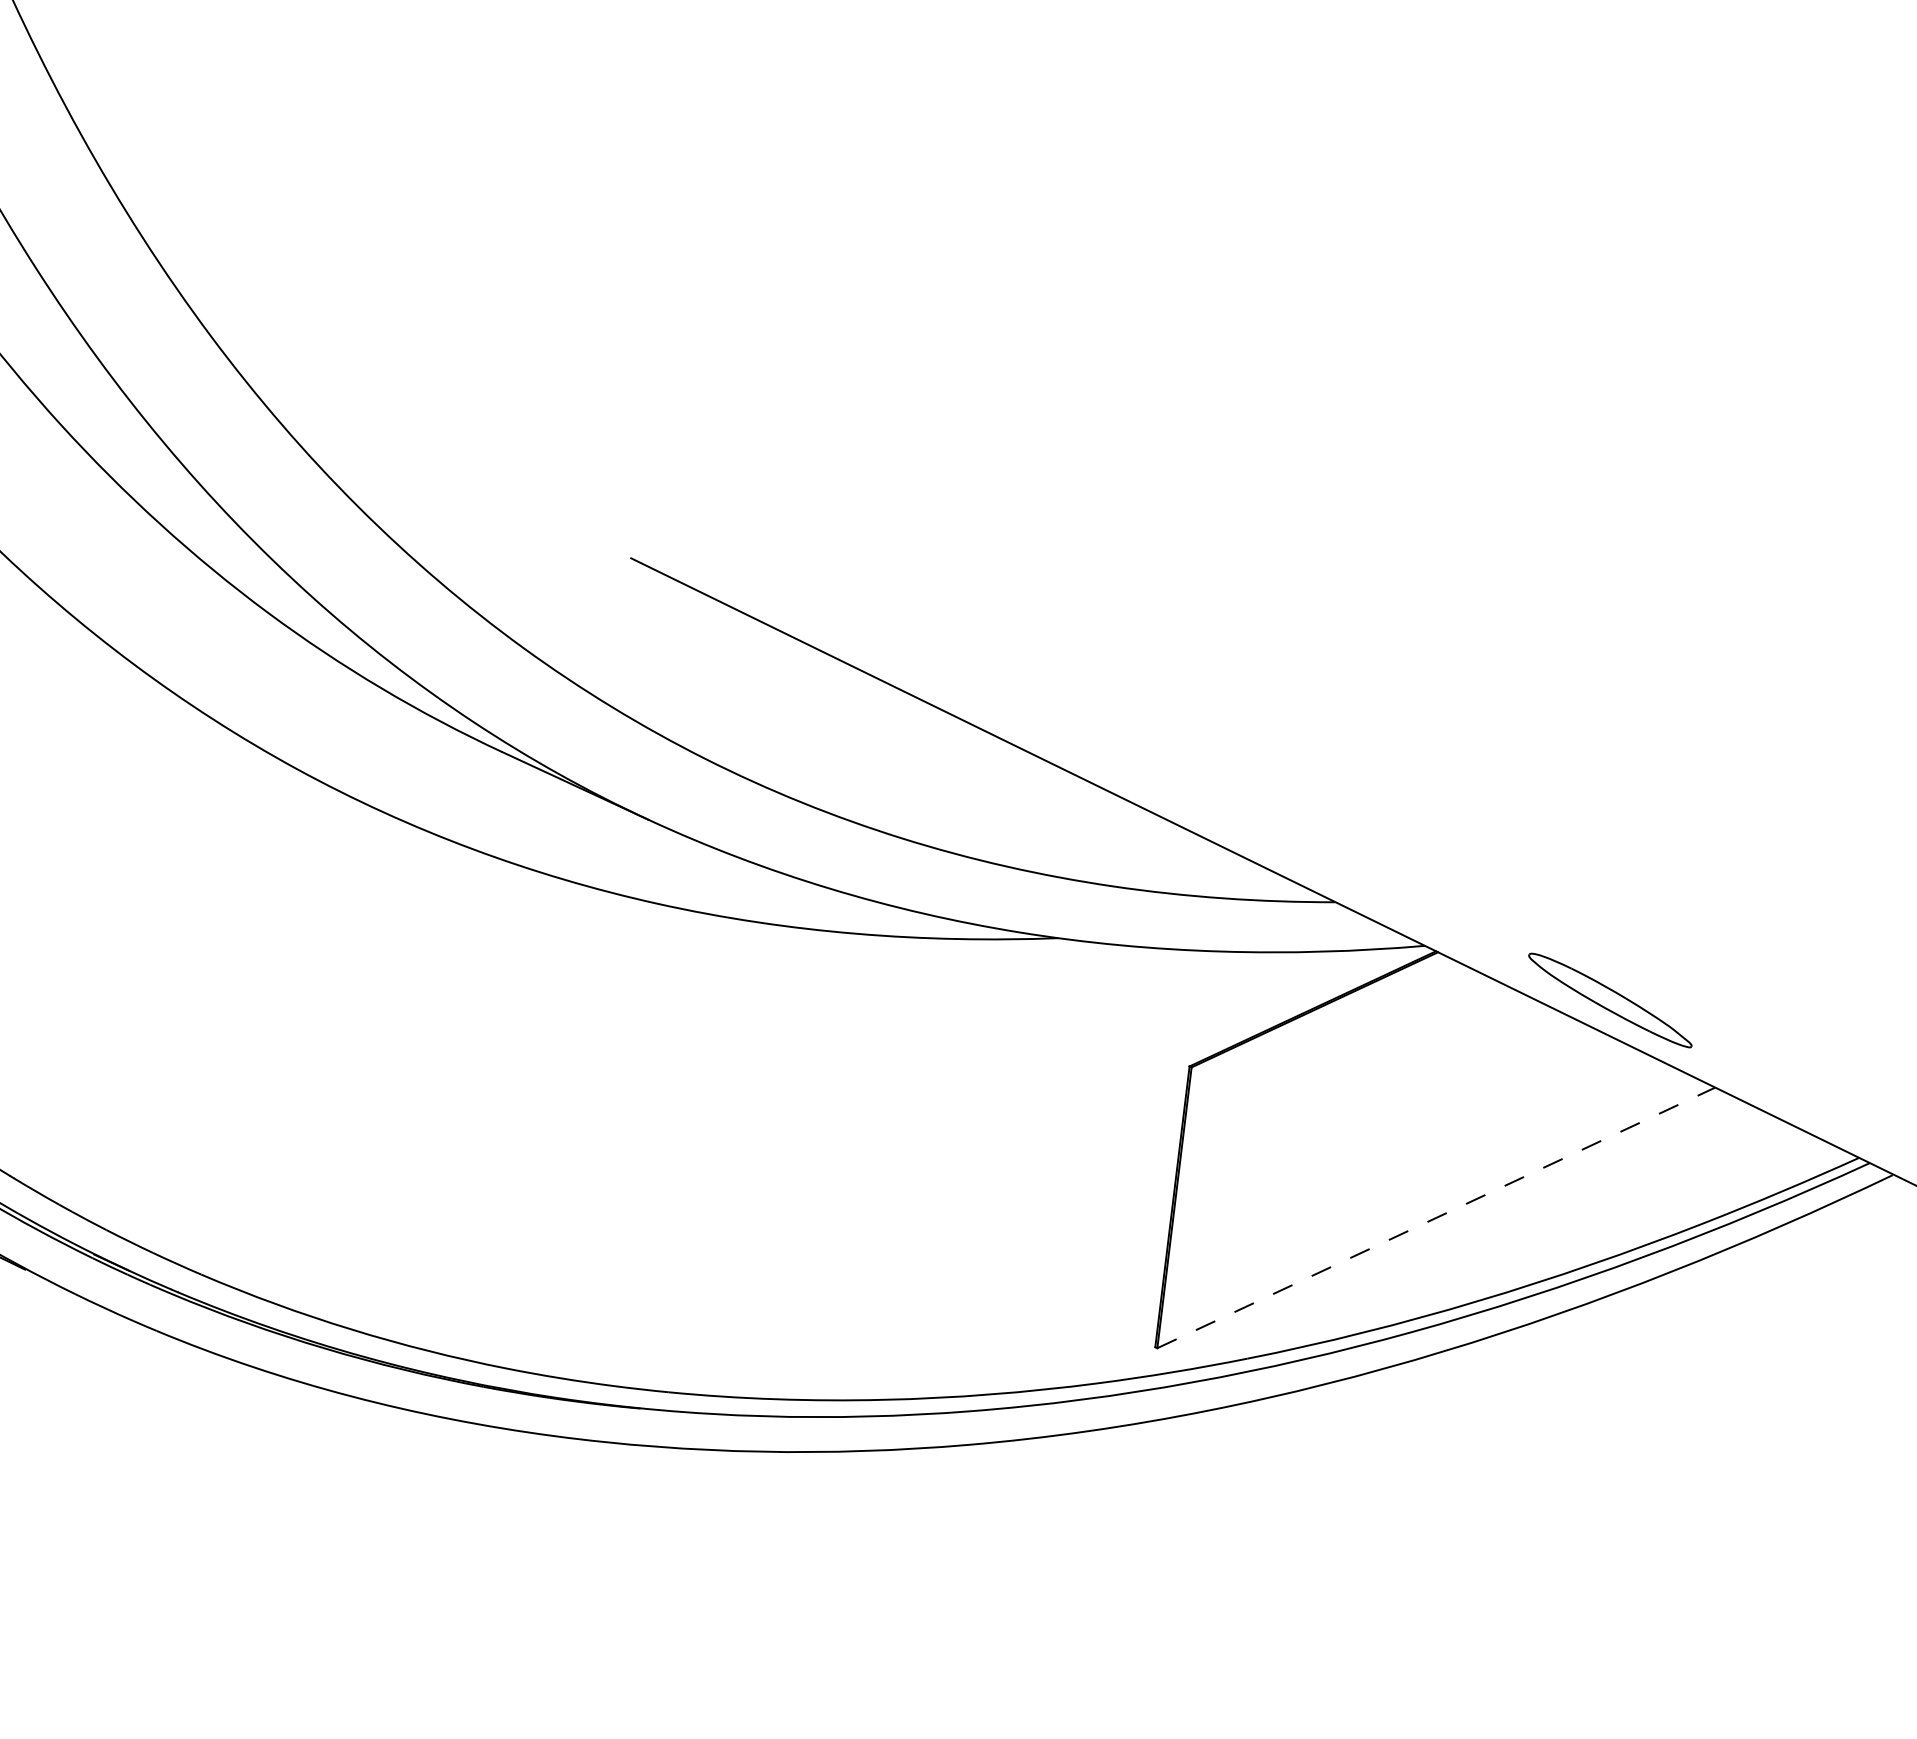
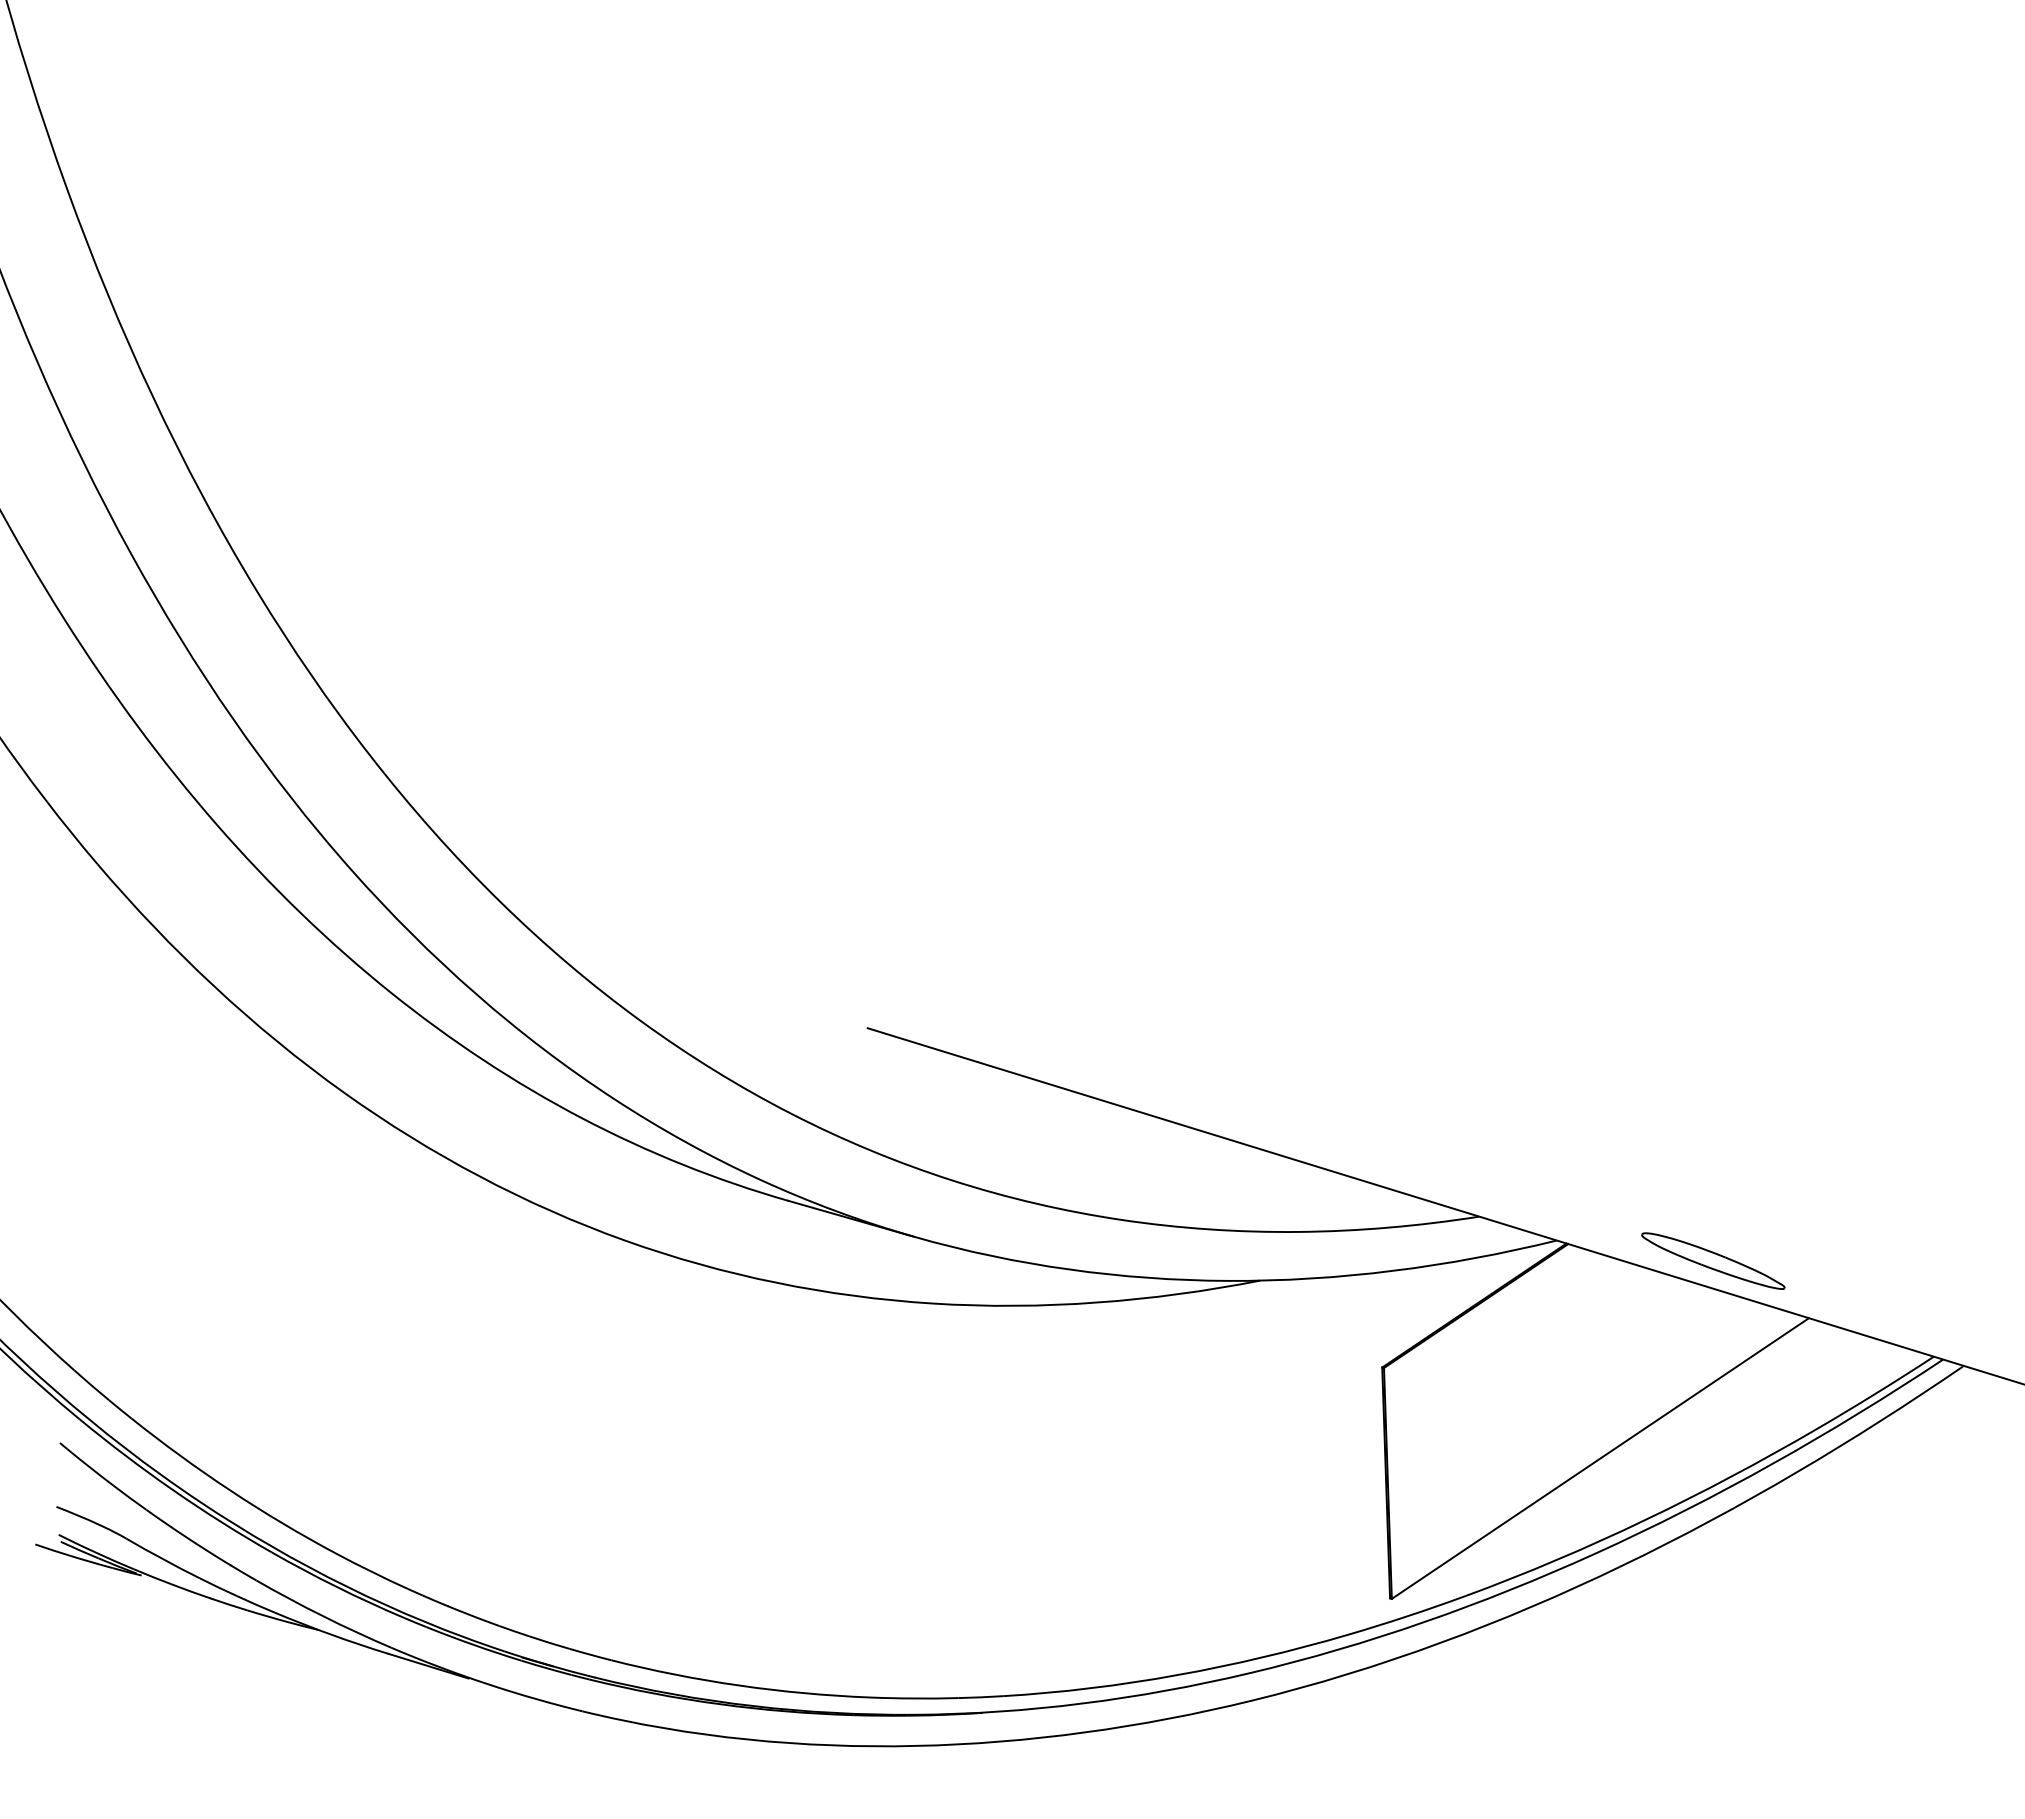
line: (1436, 1217) -> (1600, 1458), dashed -> solid

